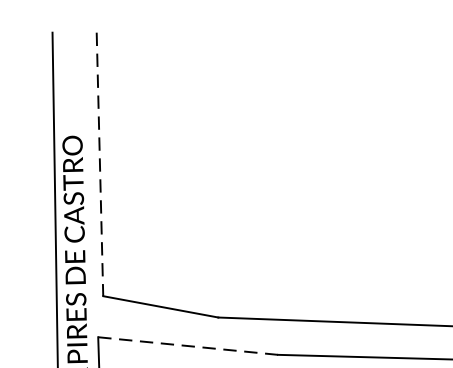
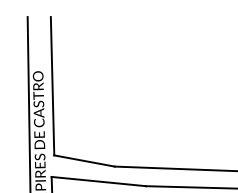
line: (99, 164) -> (52, 86), dashed -> solid
line: (189, 345) -> (99, 181), dashed -> solid

